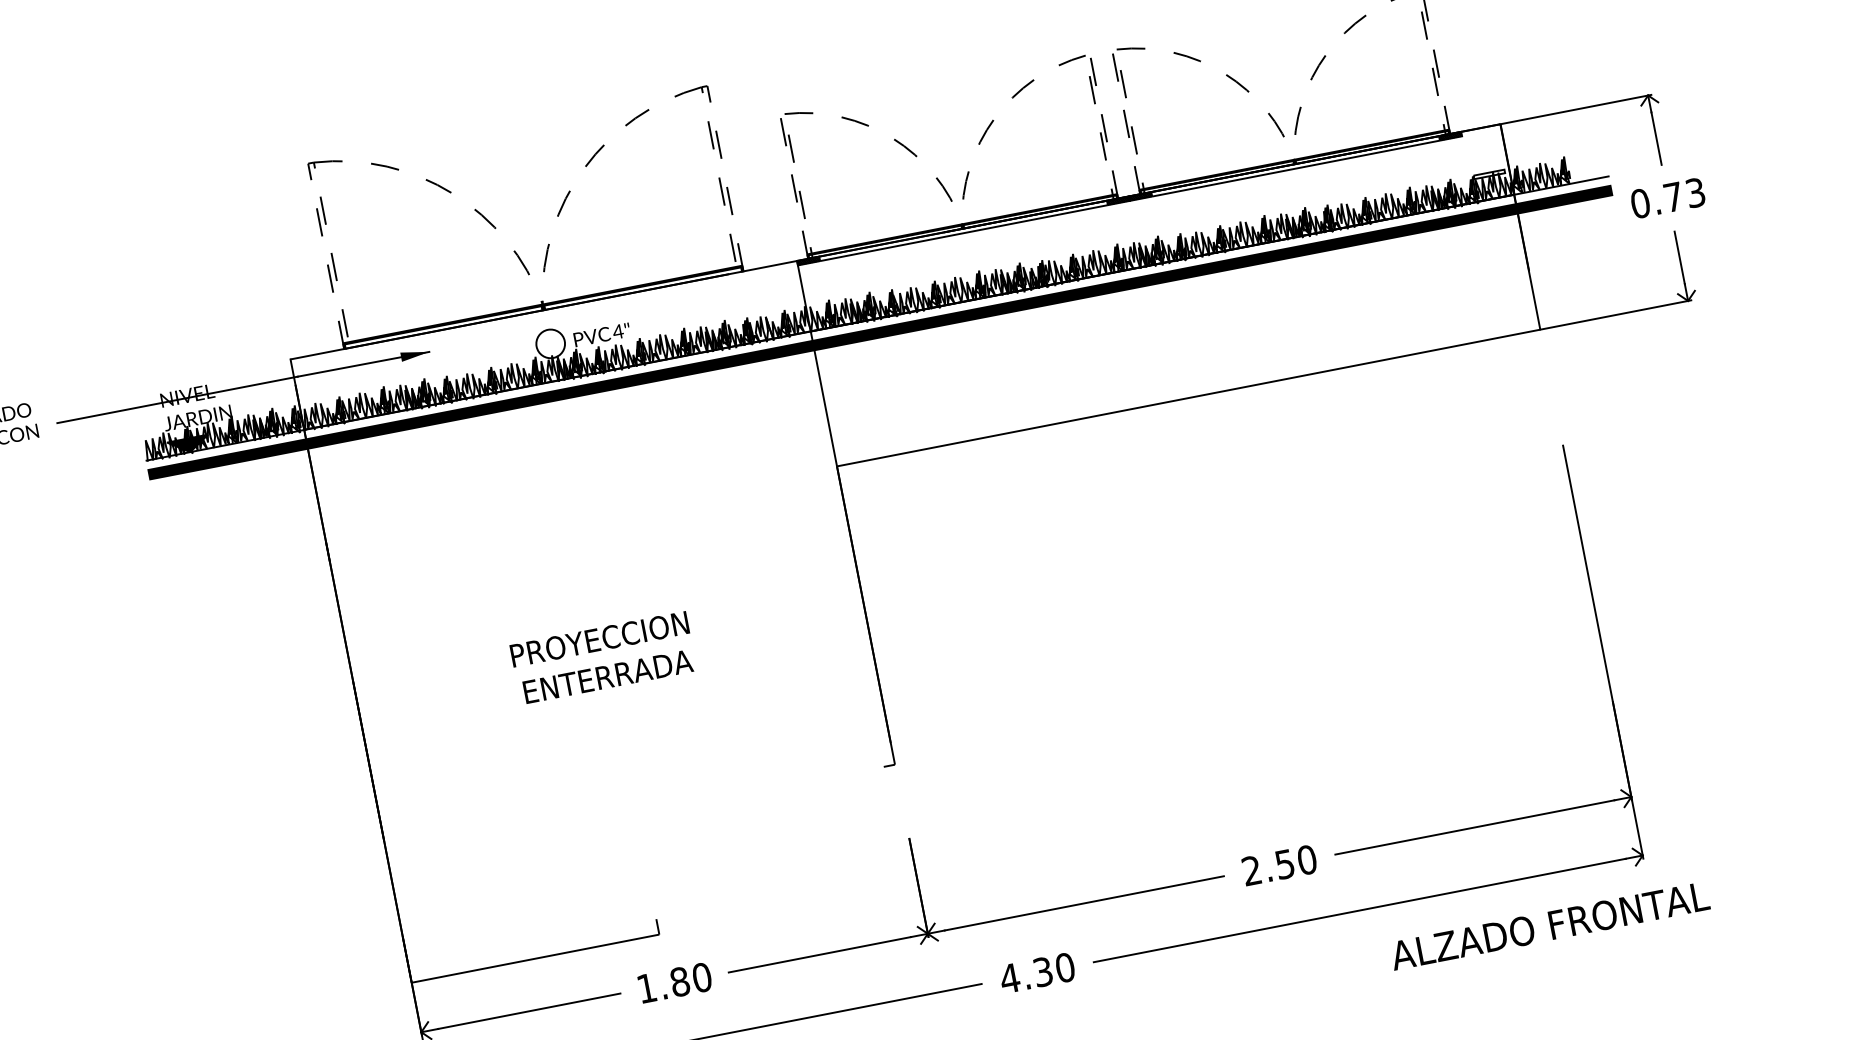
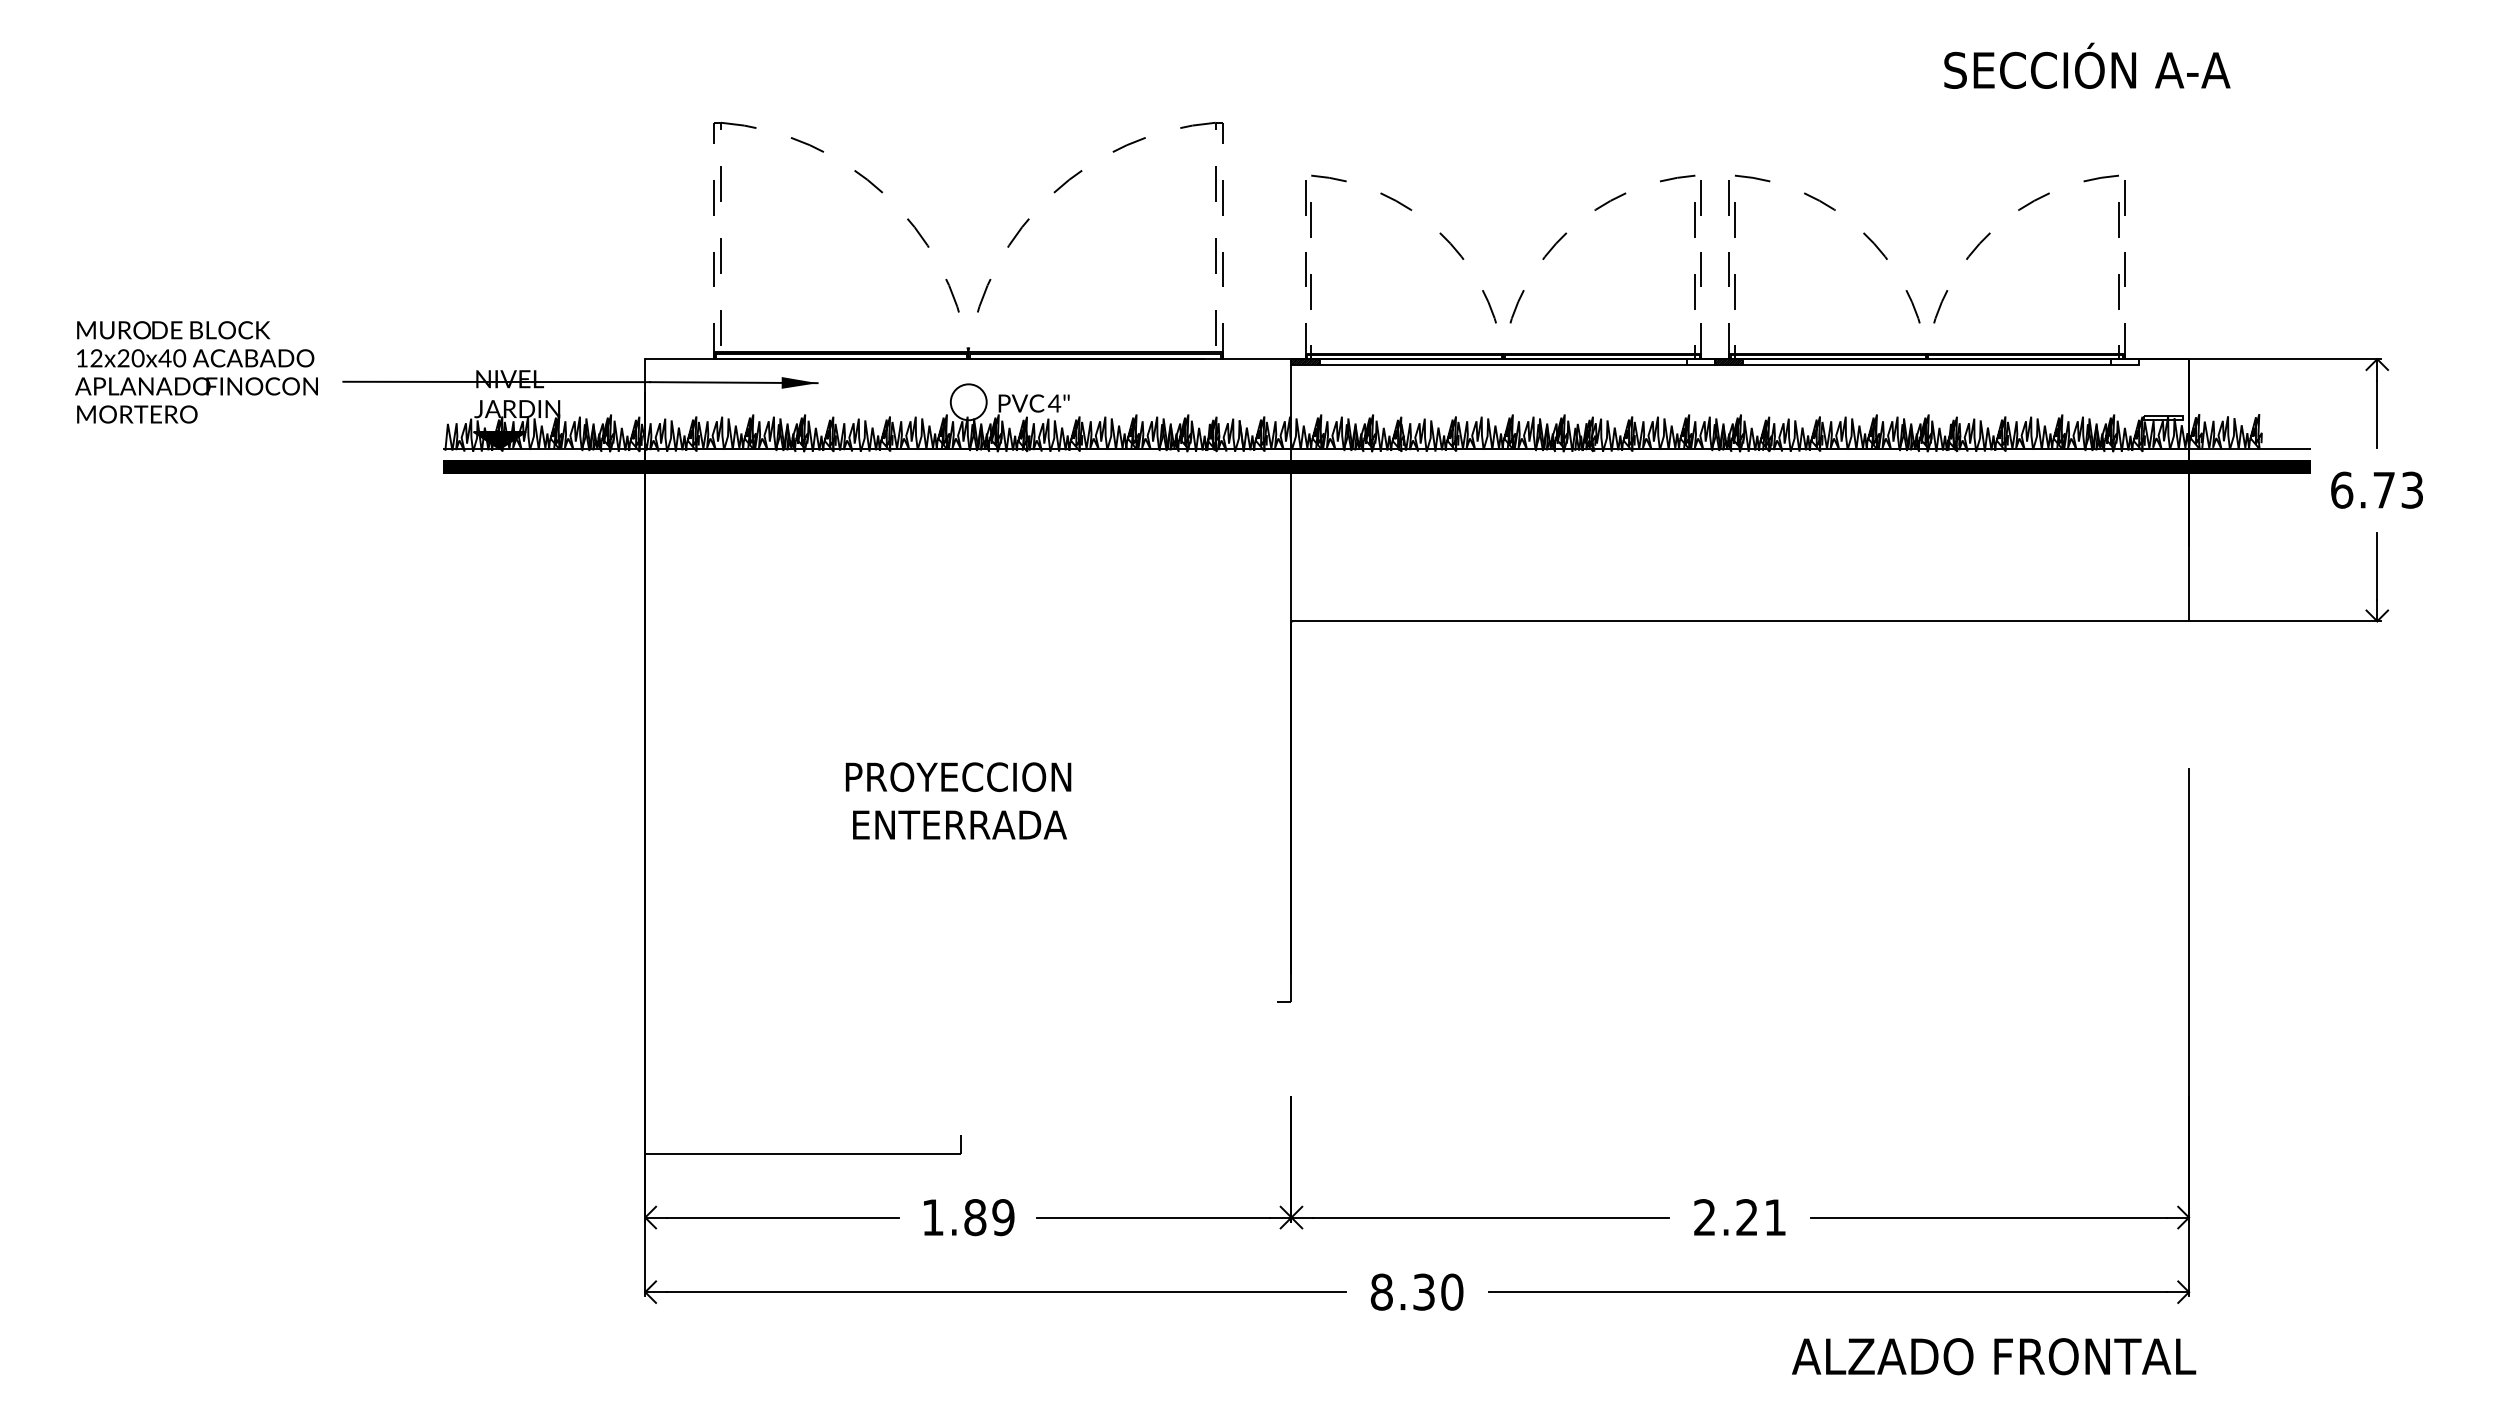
hatch: (1450, 135) -> (2124, 361), removed
hatch: (1118, 200) -> (1700, 361), removed
text: (1640, 202) -> (2342, 489), 0.73 -> 6.73
text: (1296, 862) -> (1761, 1217), 2.50 -> 2.21
text: (1550, 925) -> (1994, 1356), moved
text: (702, 977) -> (1003, 1217), 1.80 -> 1.89
text: (1009, 978) -> (1381, 1291), 4.30 -> 8.30

